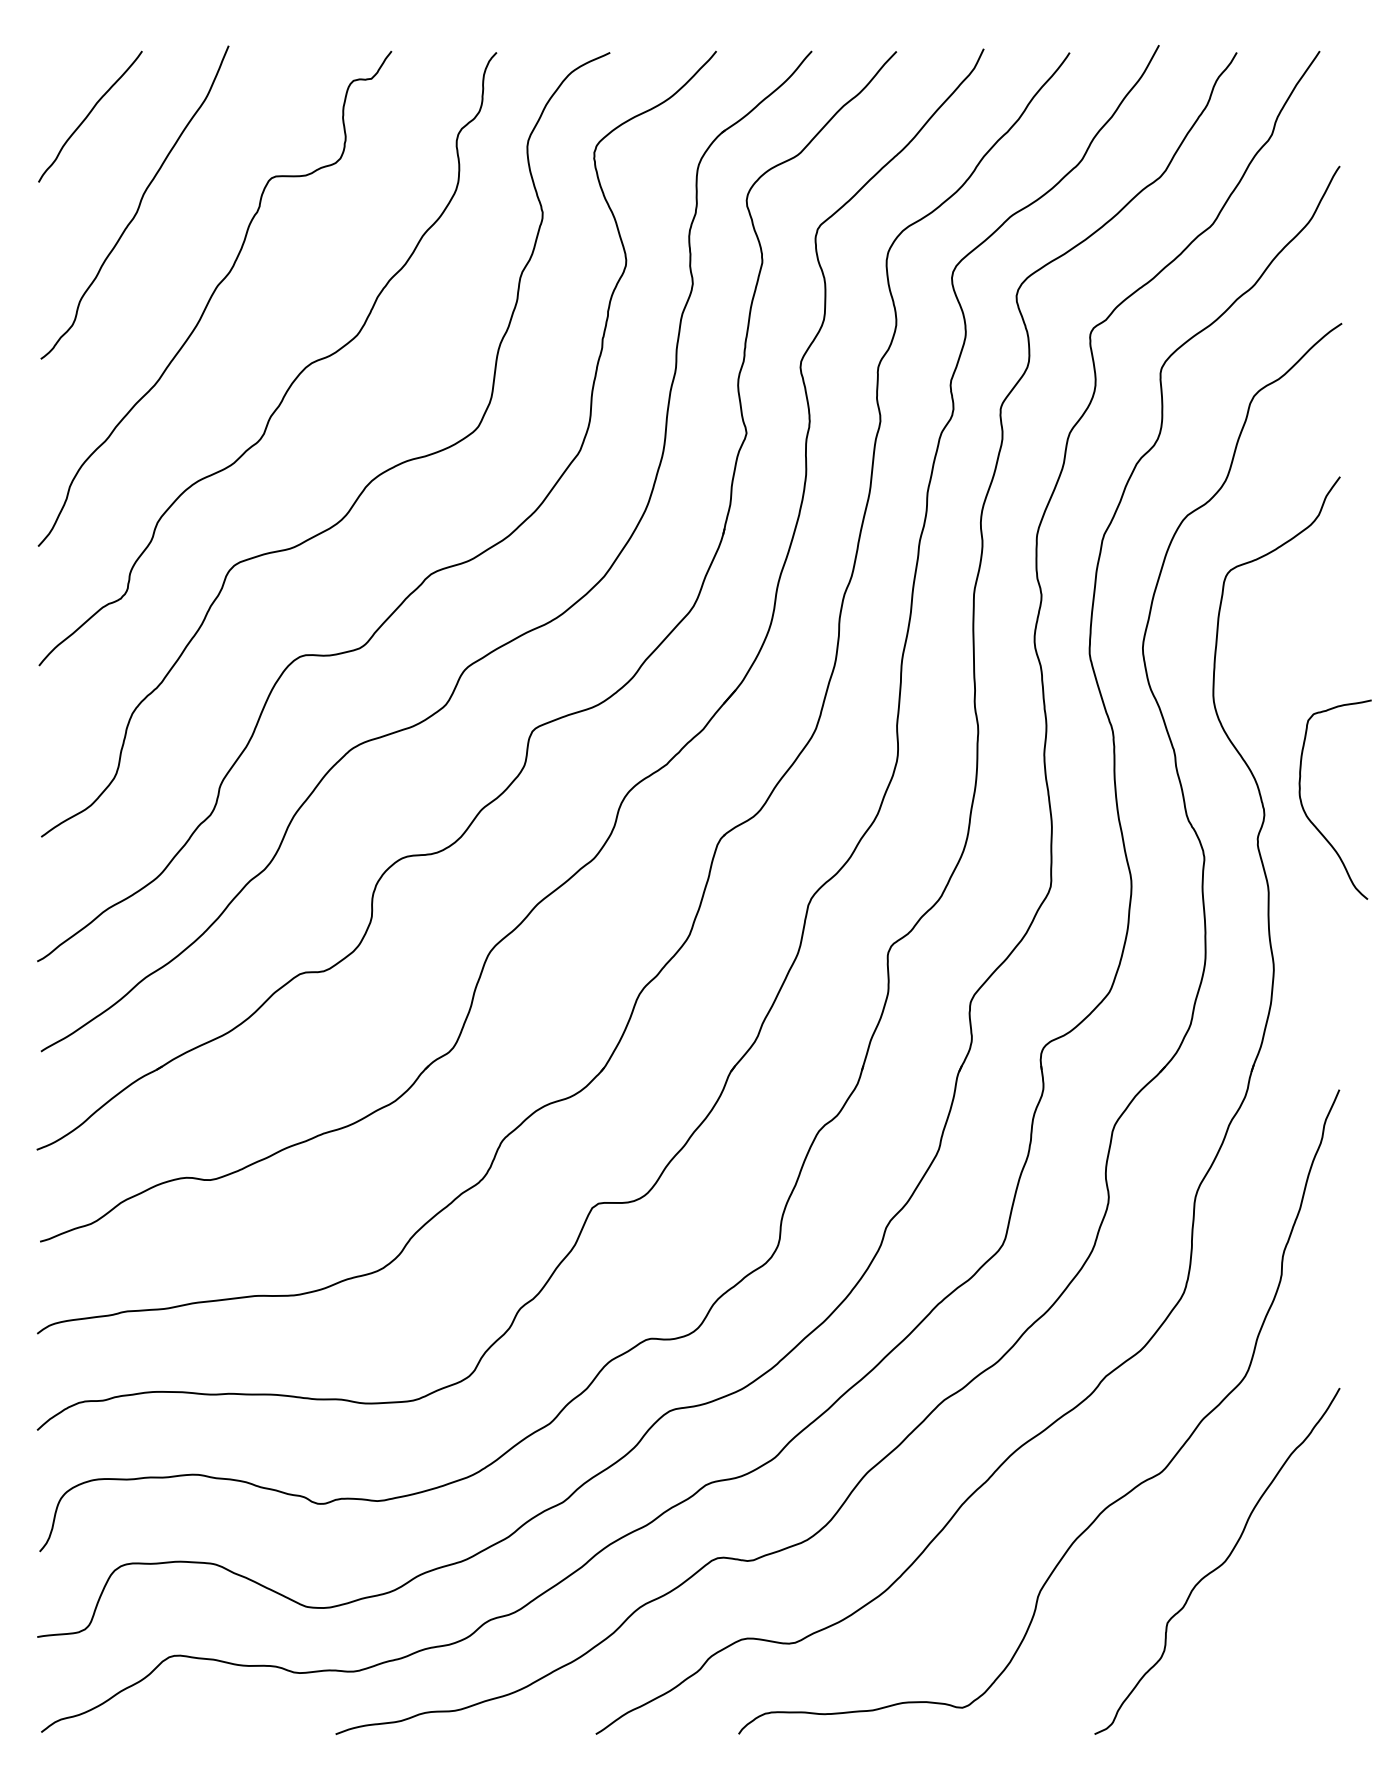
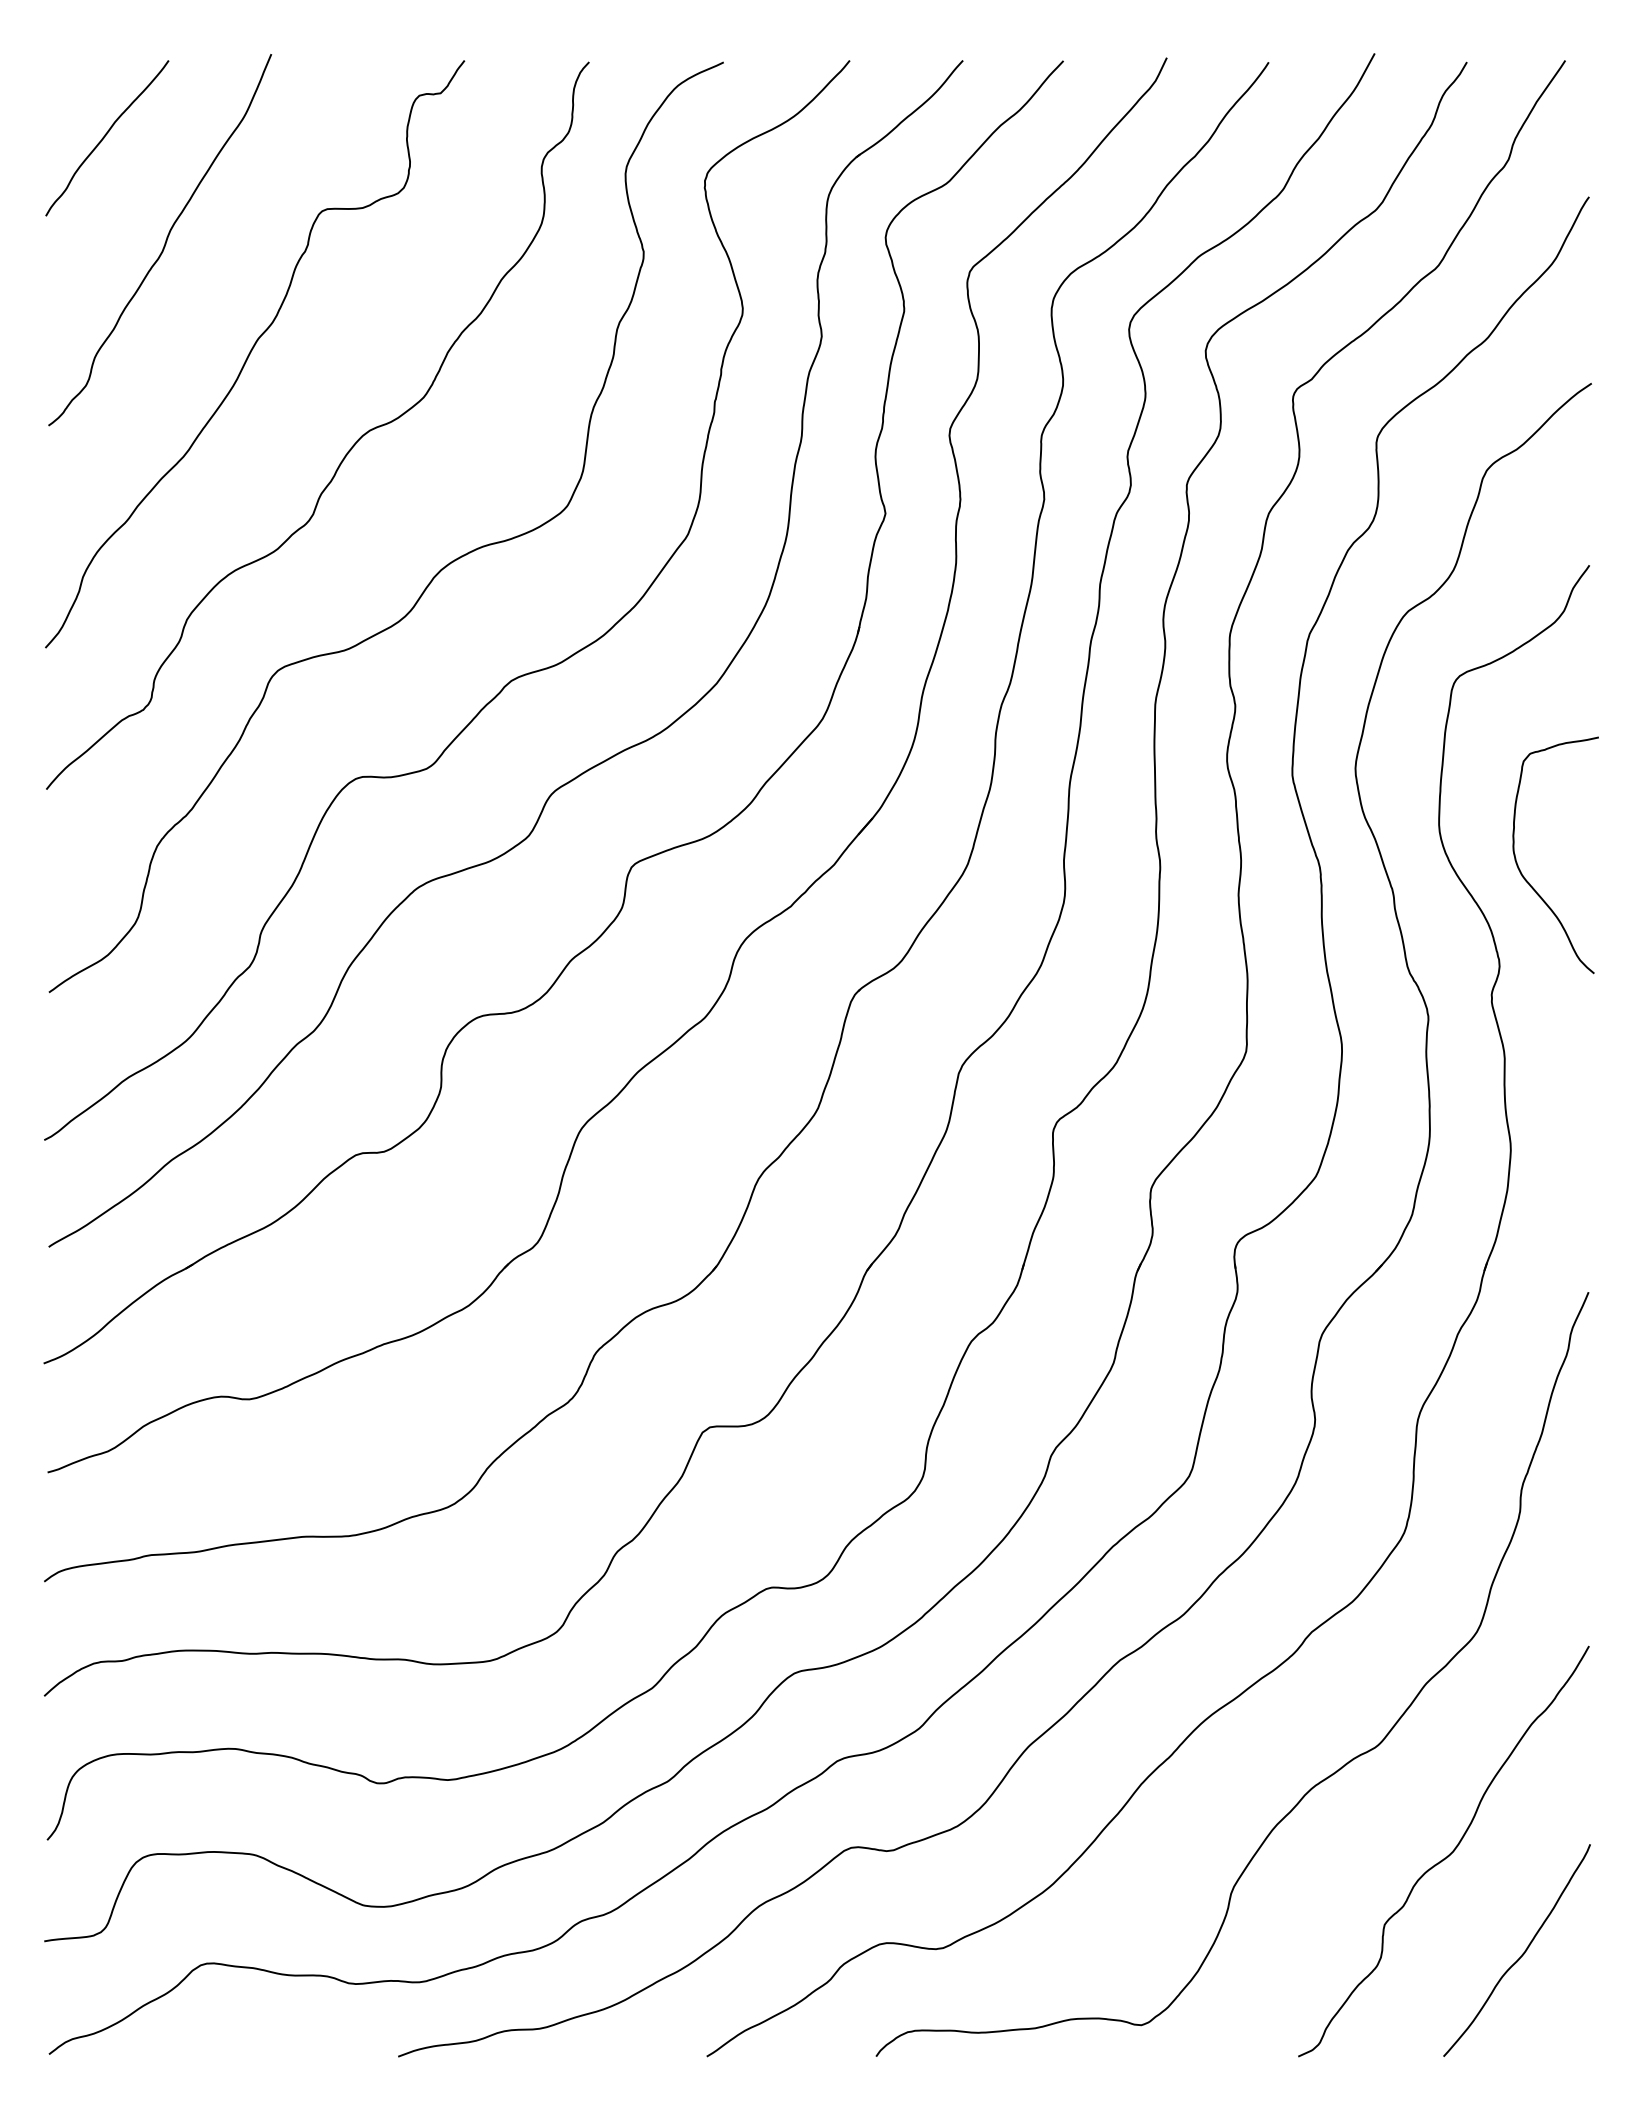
curve: (1308, 817) -> (1524, 876), moved
curve: (1282, 1648) -> (1521, 1954), added

